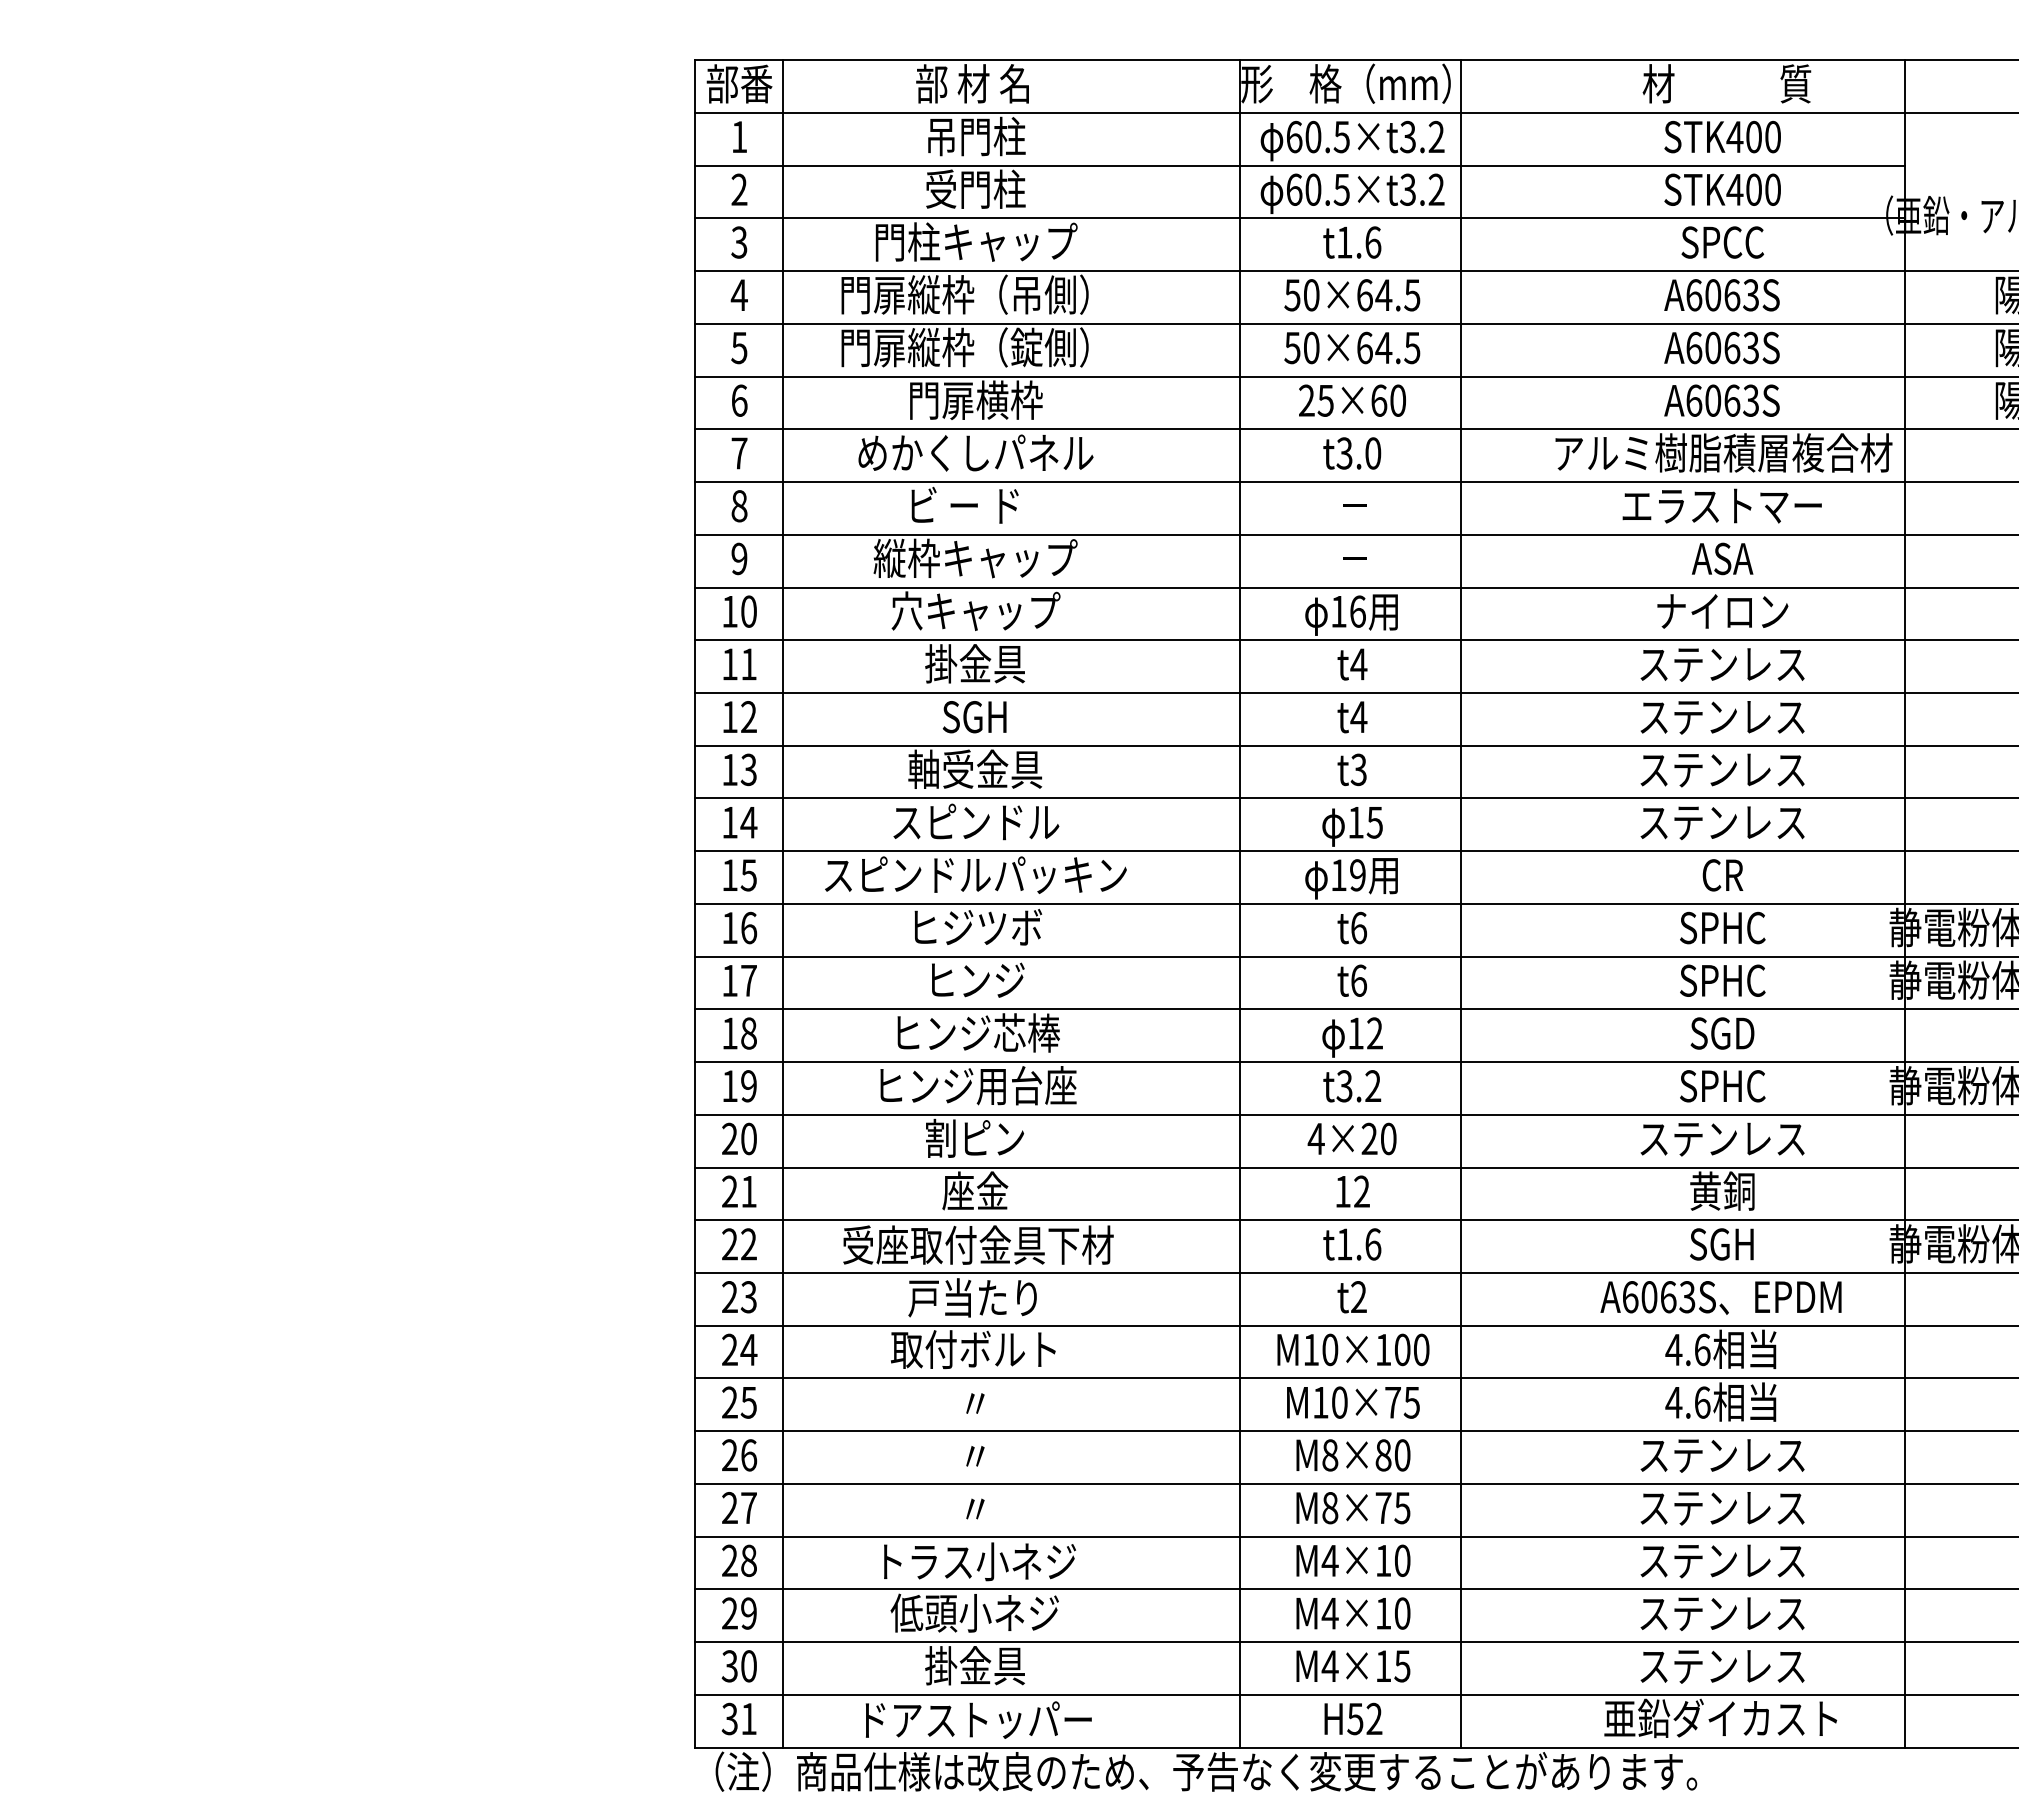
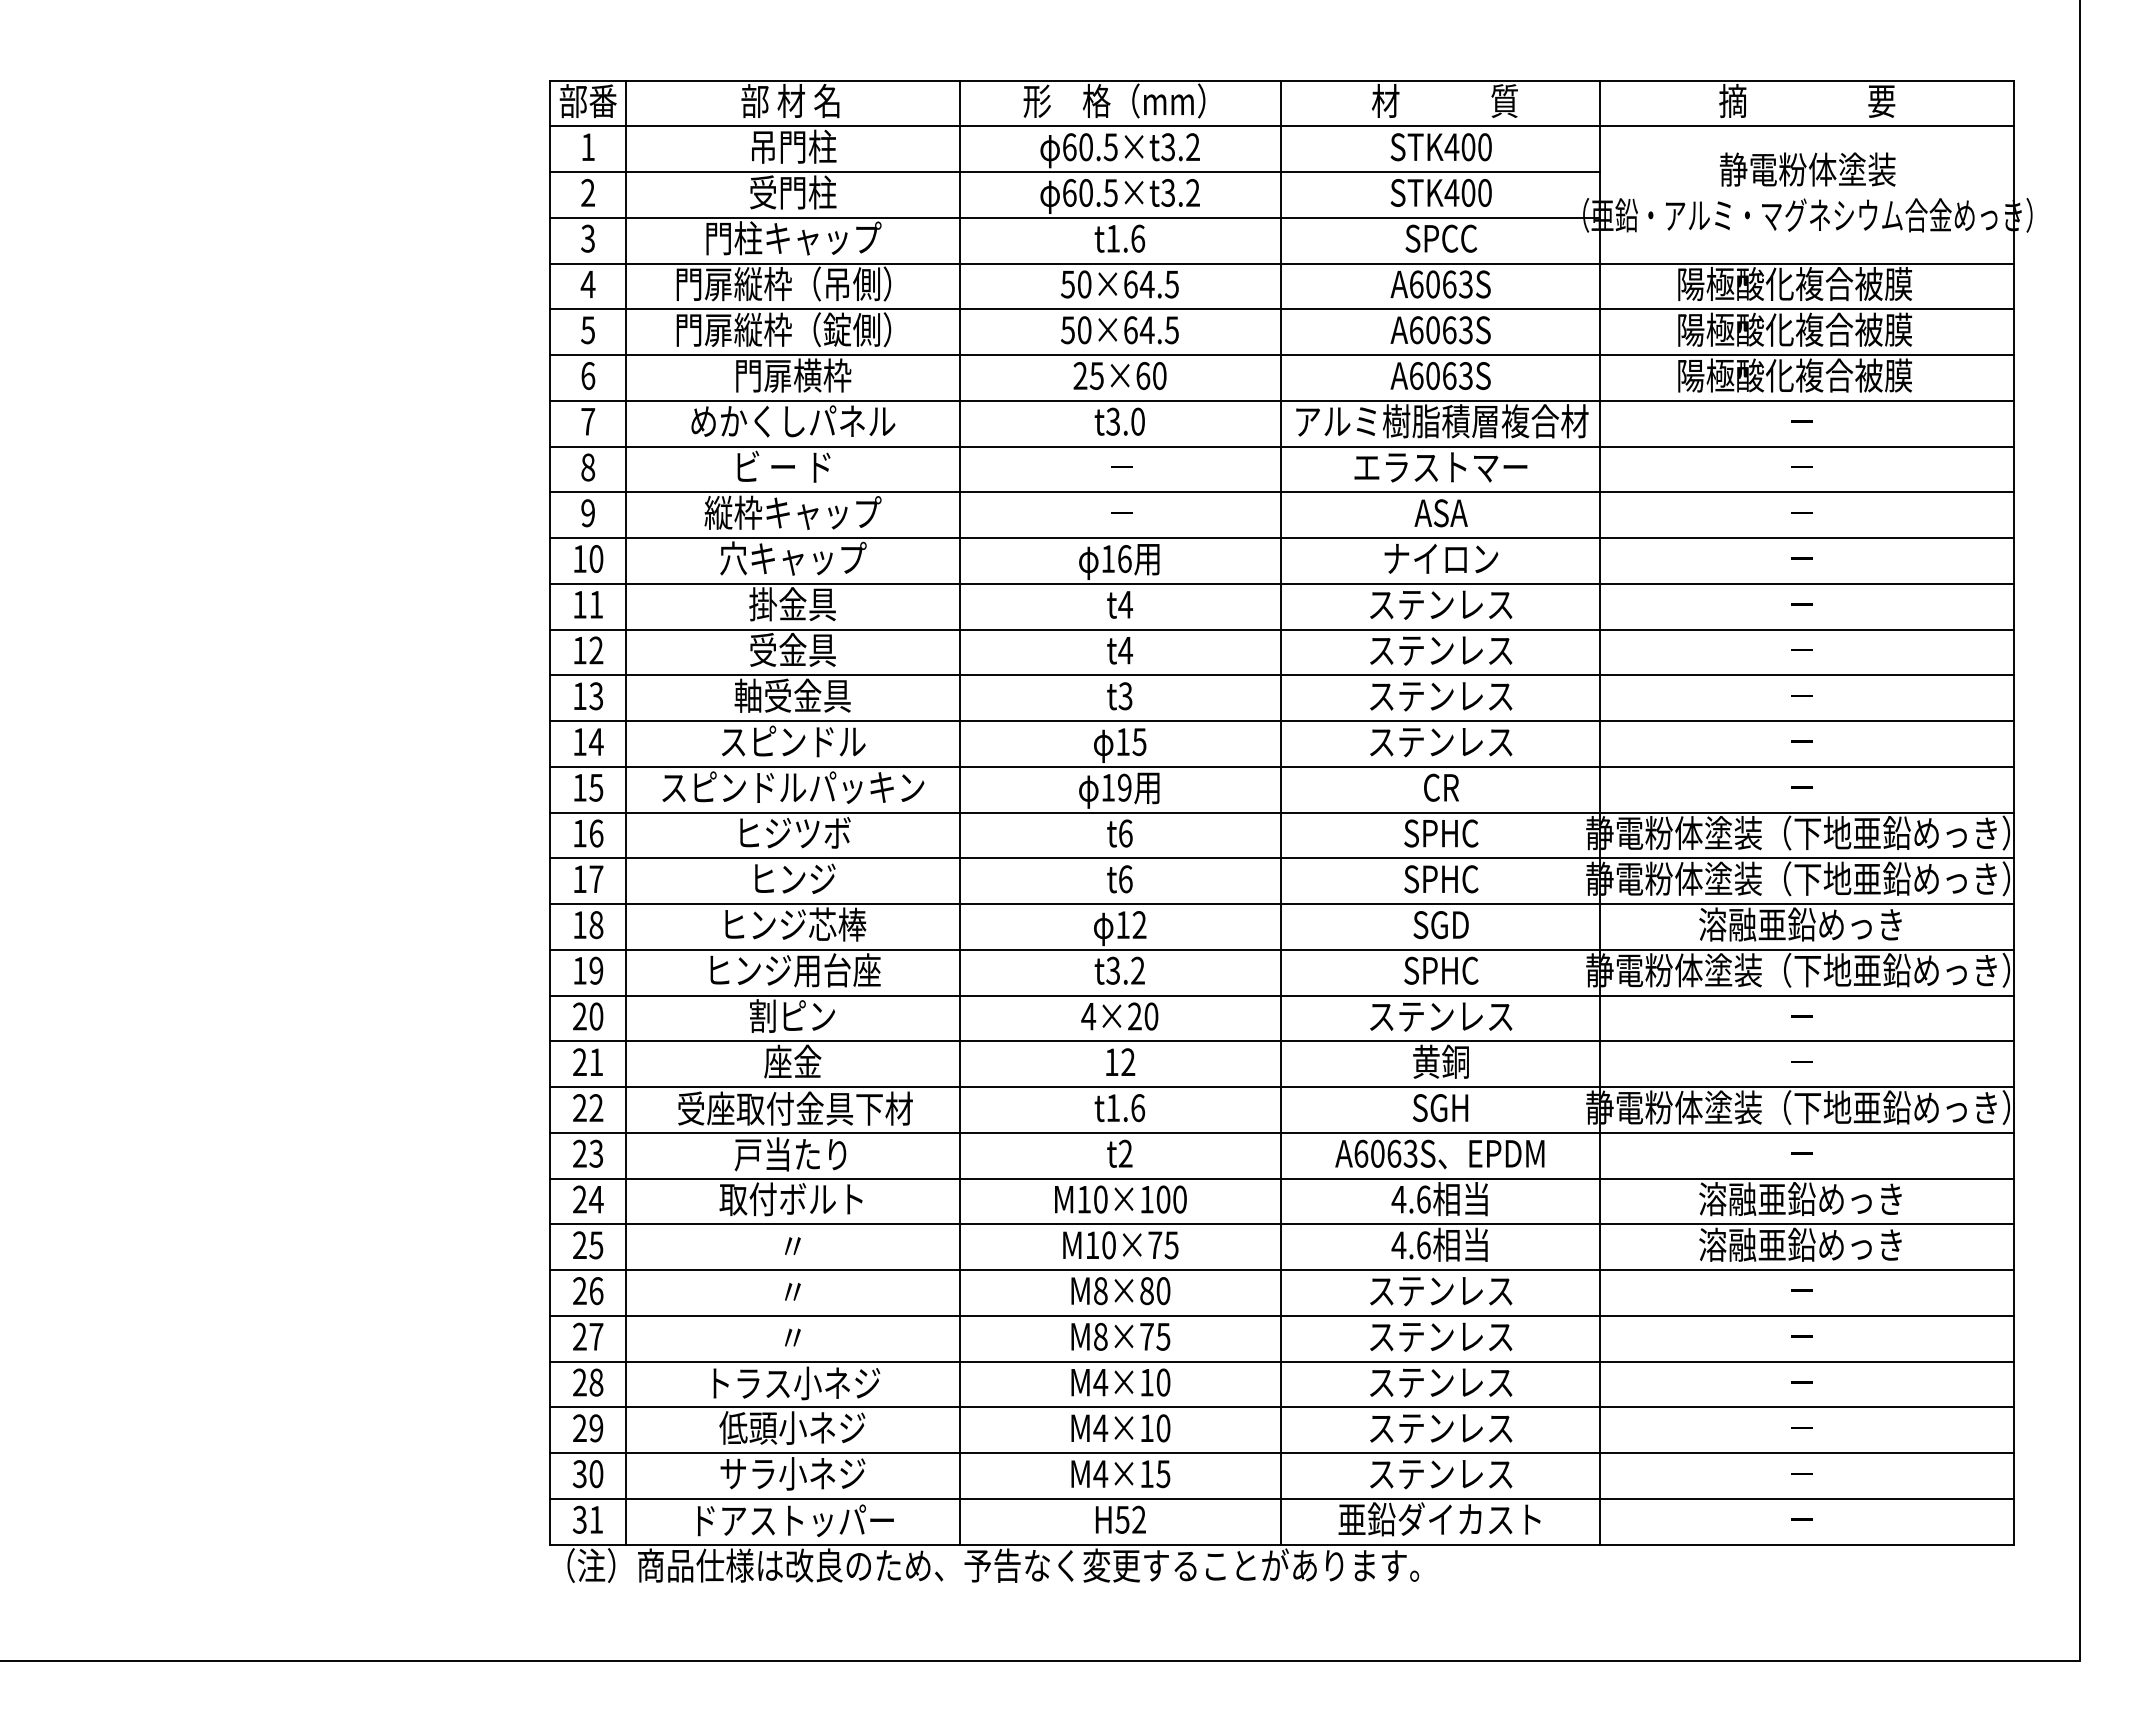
text: (974, 715) -> (792, 649), SGH -> 受金具
line: (1240, 903) -> (959, 812), moved
line: (1460, 903) -> (1280, 812), moved
text: (974, 1665) -> (792, 1473), 掛金具 -> サラ小ネジ

